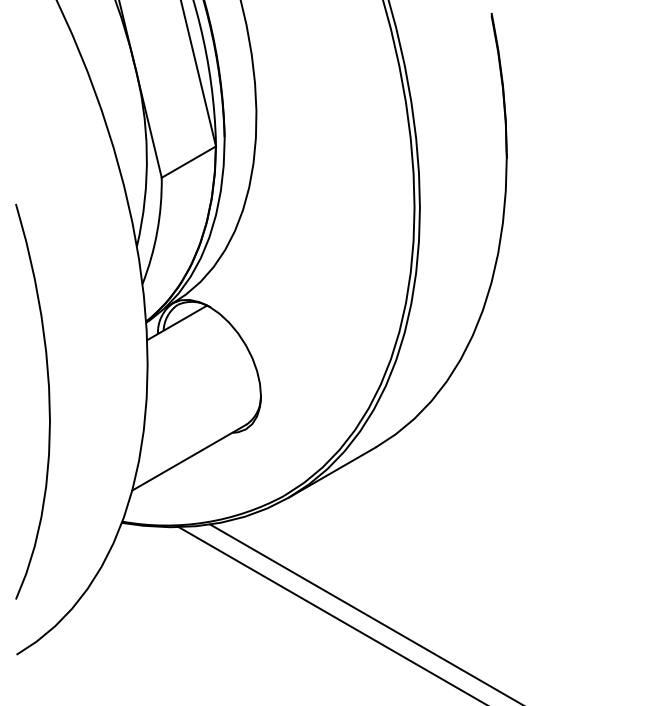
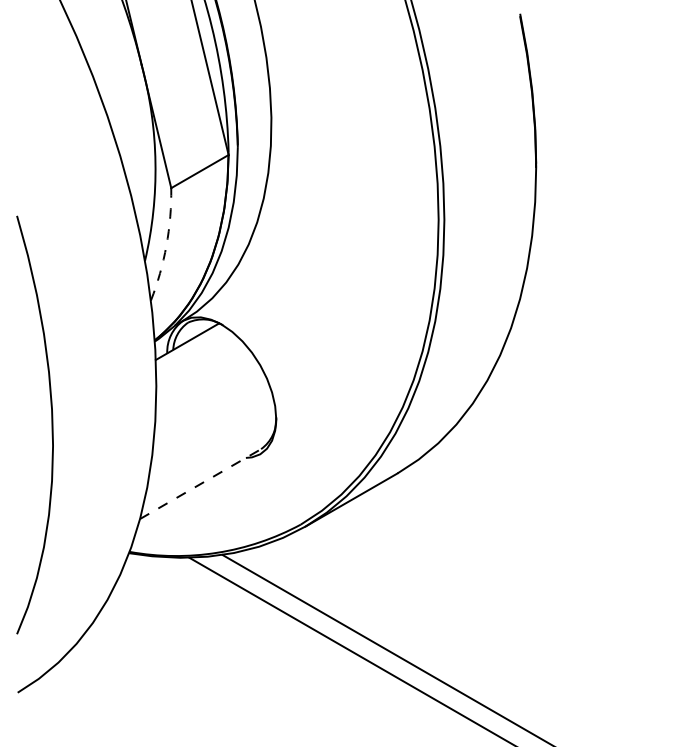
arc: (157, 231) -> (166, 245), solid -> dashed
line: (189, 457) -> (200, 484), solid -> dashed

